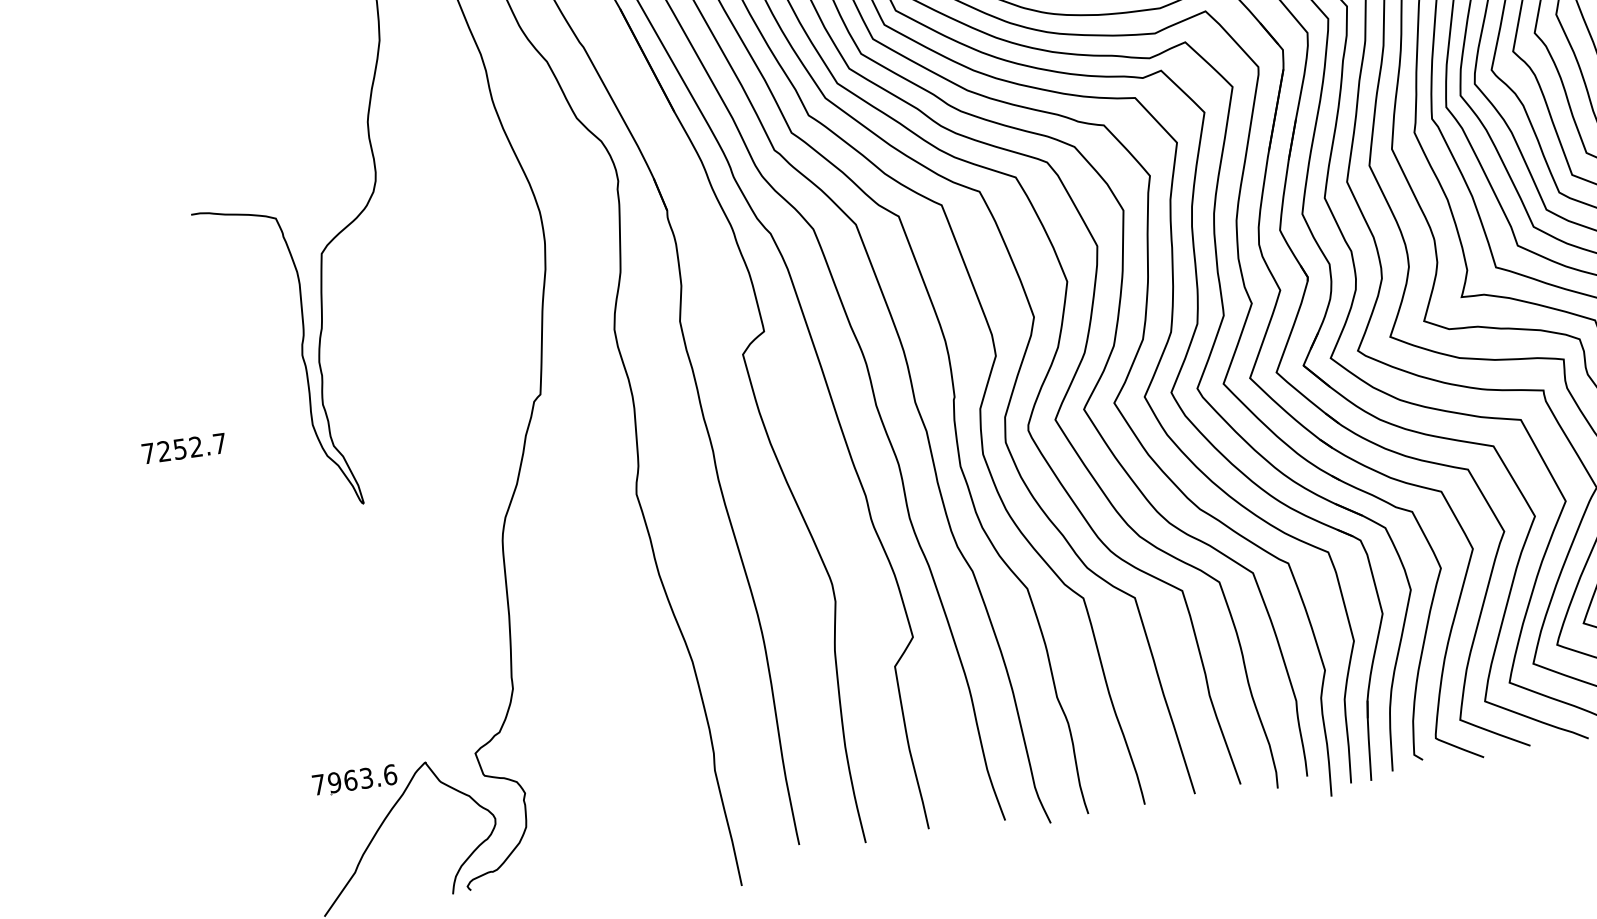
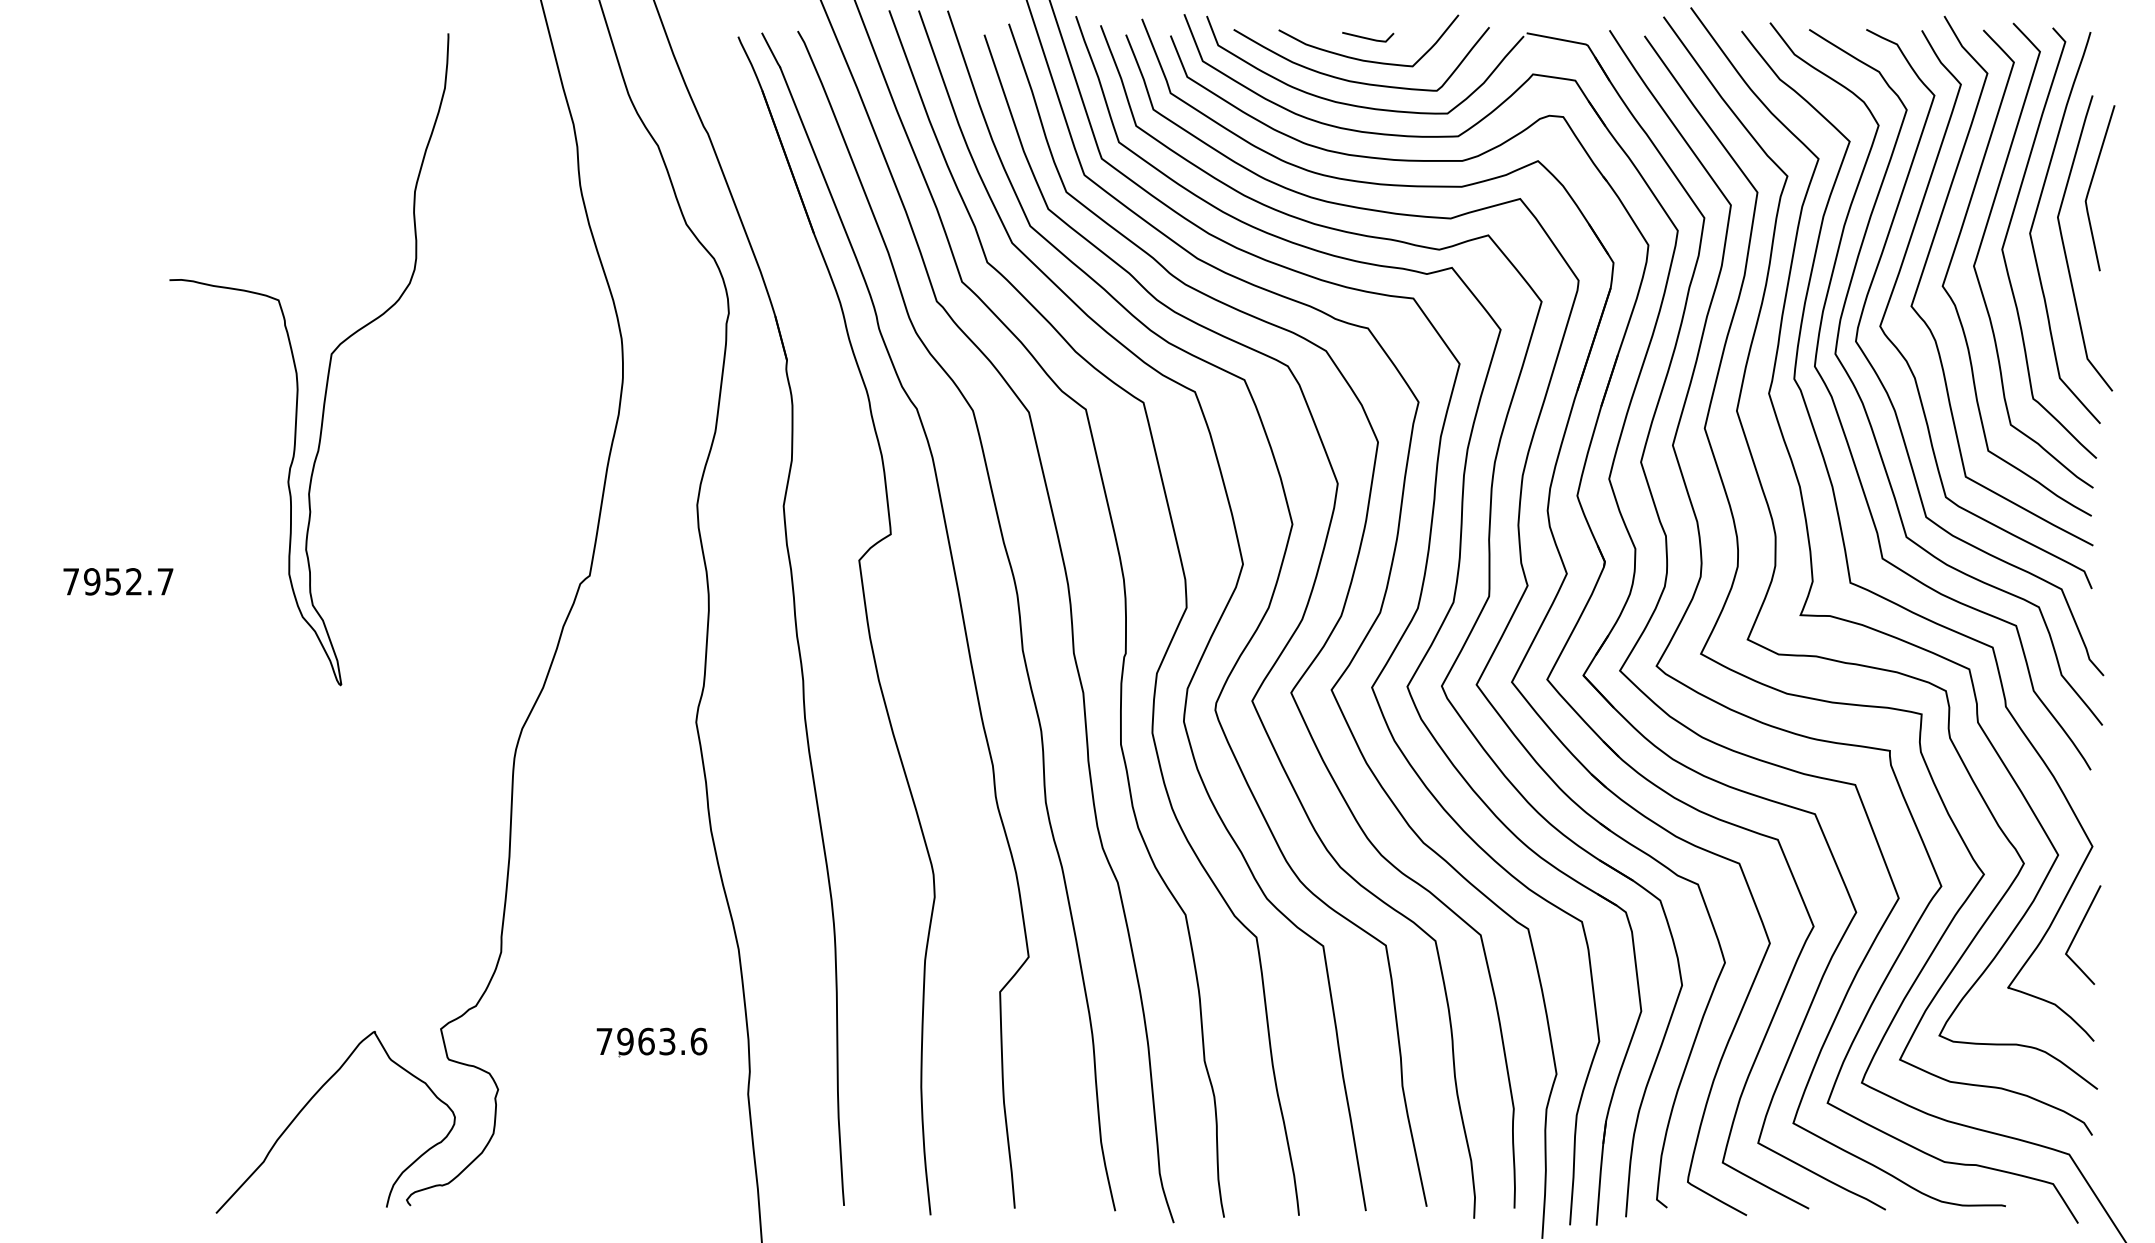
text: (164, 451) -> (92, 581), 7252.7 -> 7952.7
part: (354, 780) -> (651, 1042), moved

